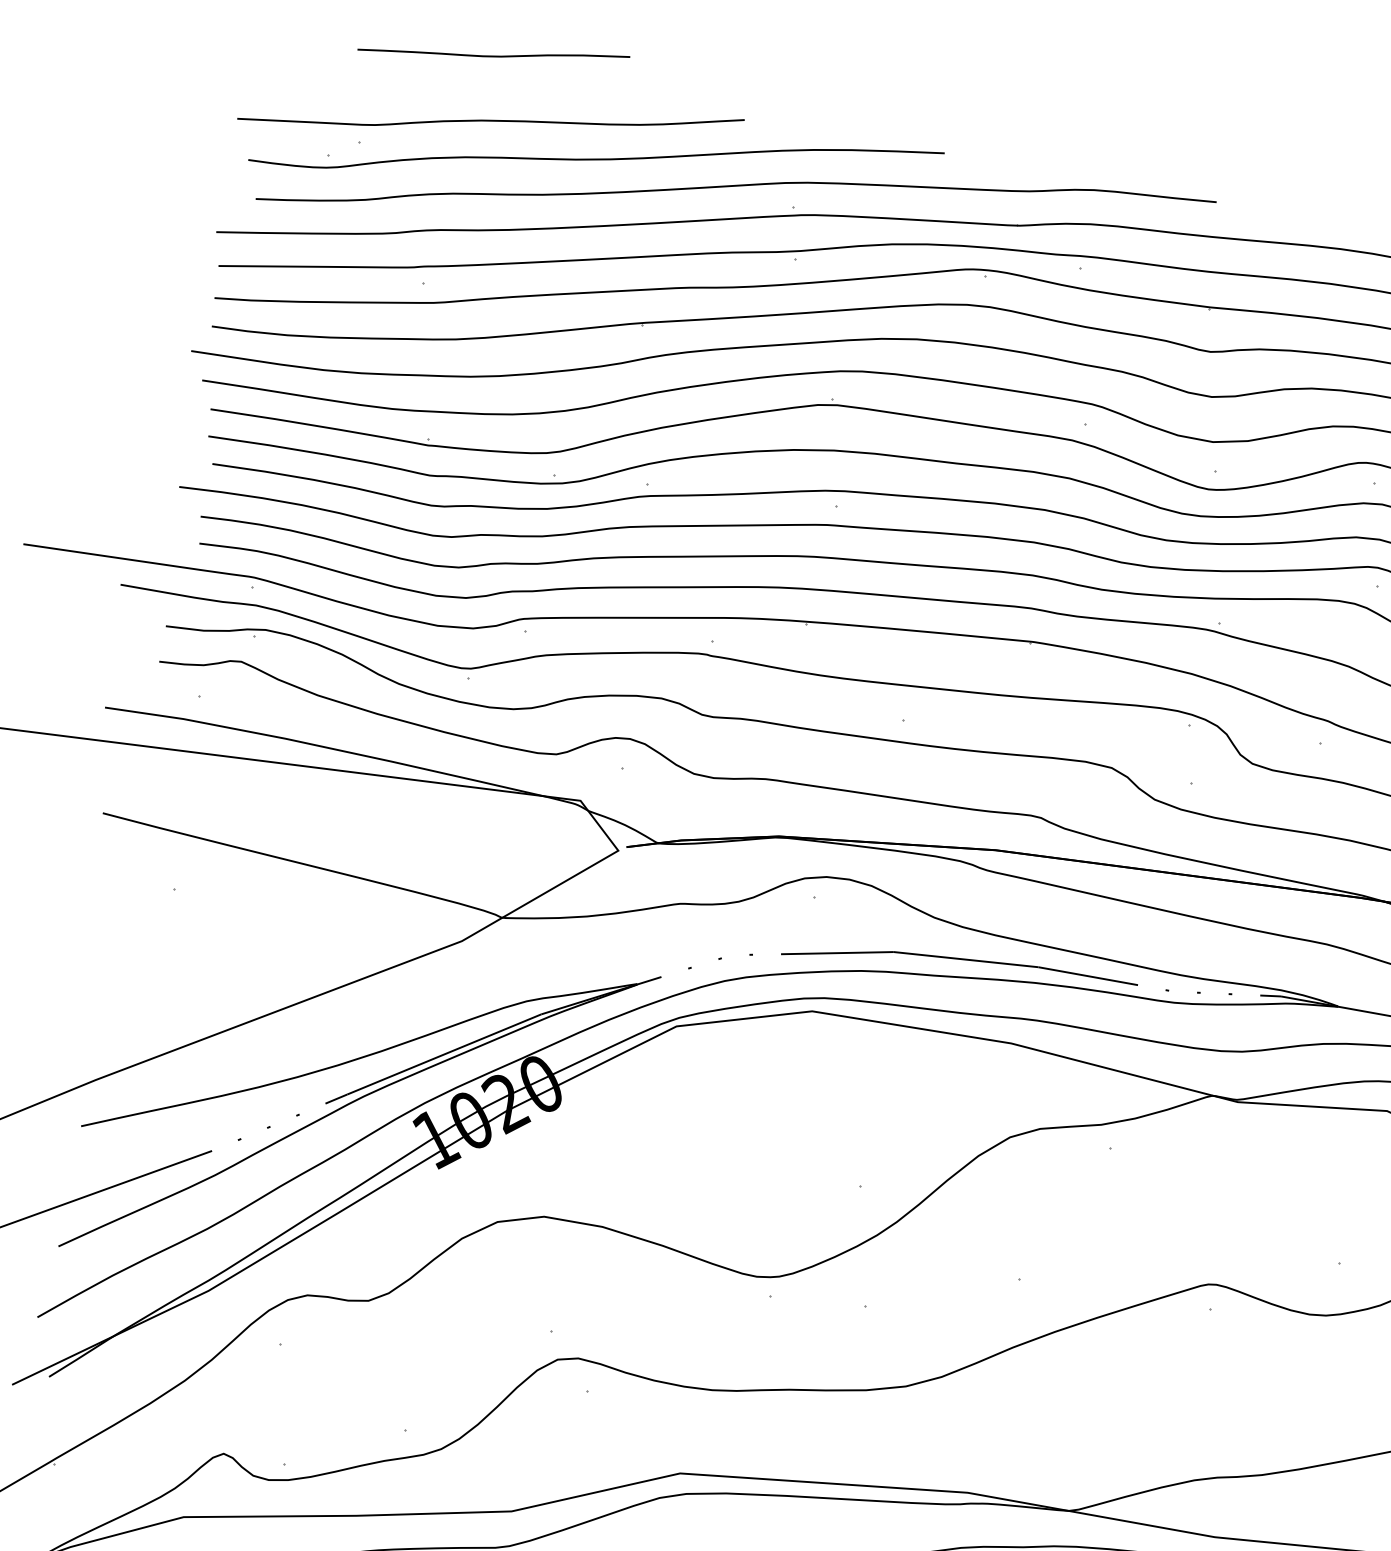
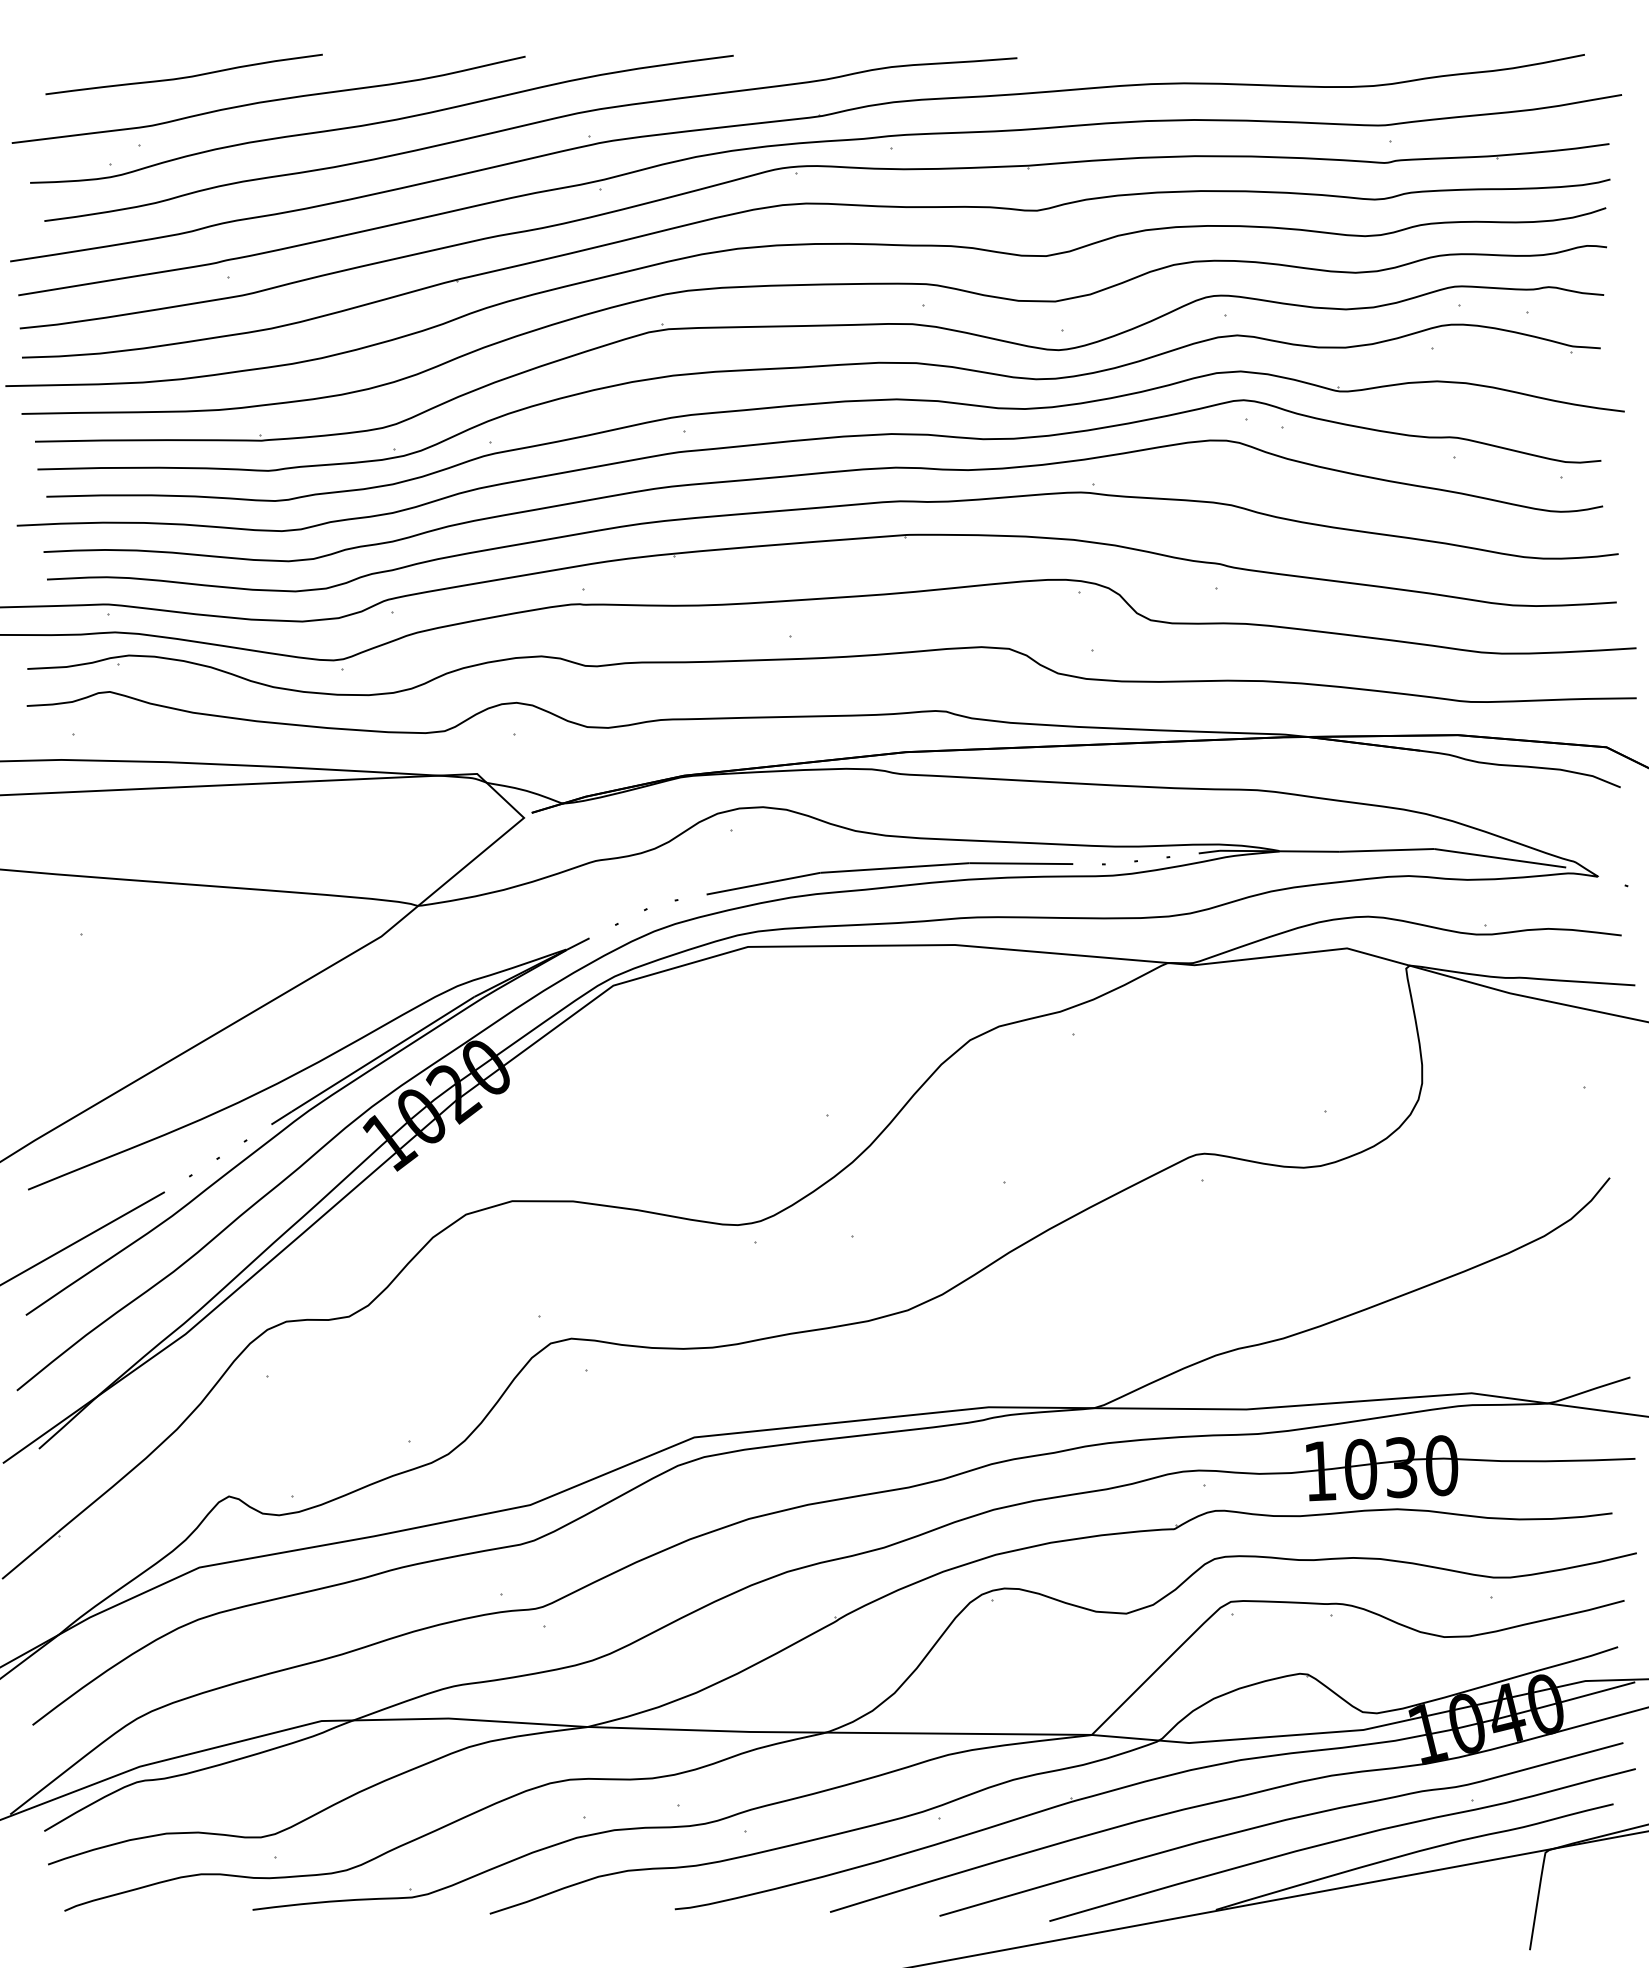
curve: (493, 55) -> (184, 76), moved

